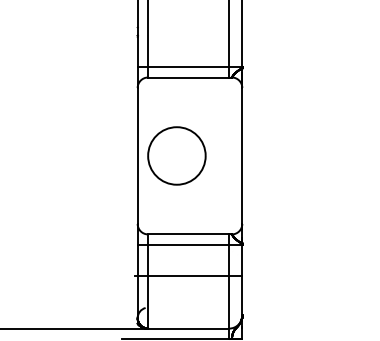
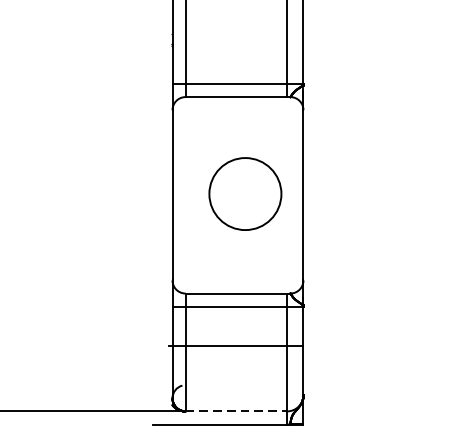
part: (176, 155) -> (244, 193), moved
line: (188, 328) -> (236, 411), solid -> dashed

